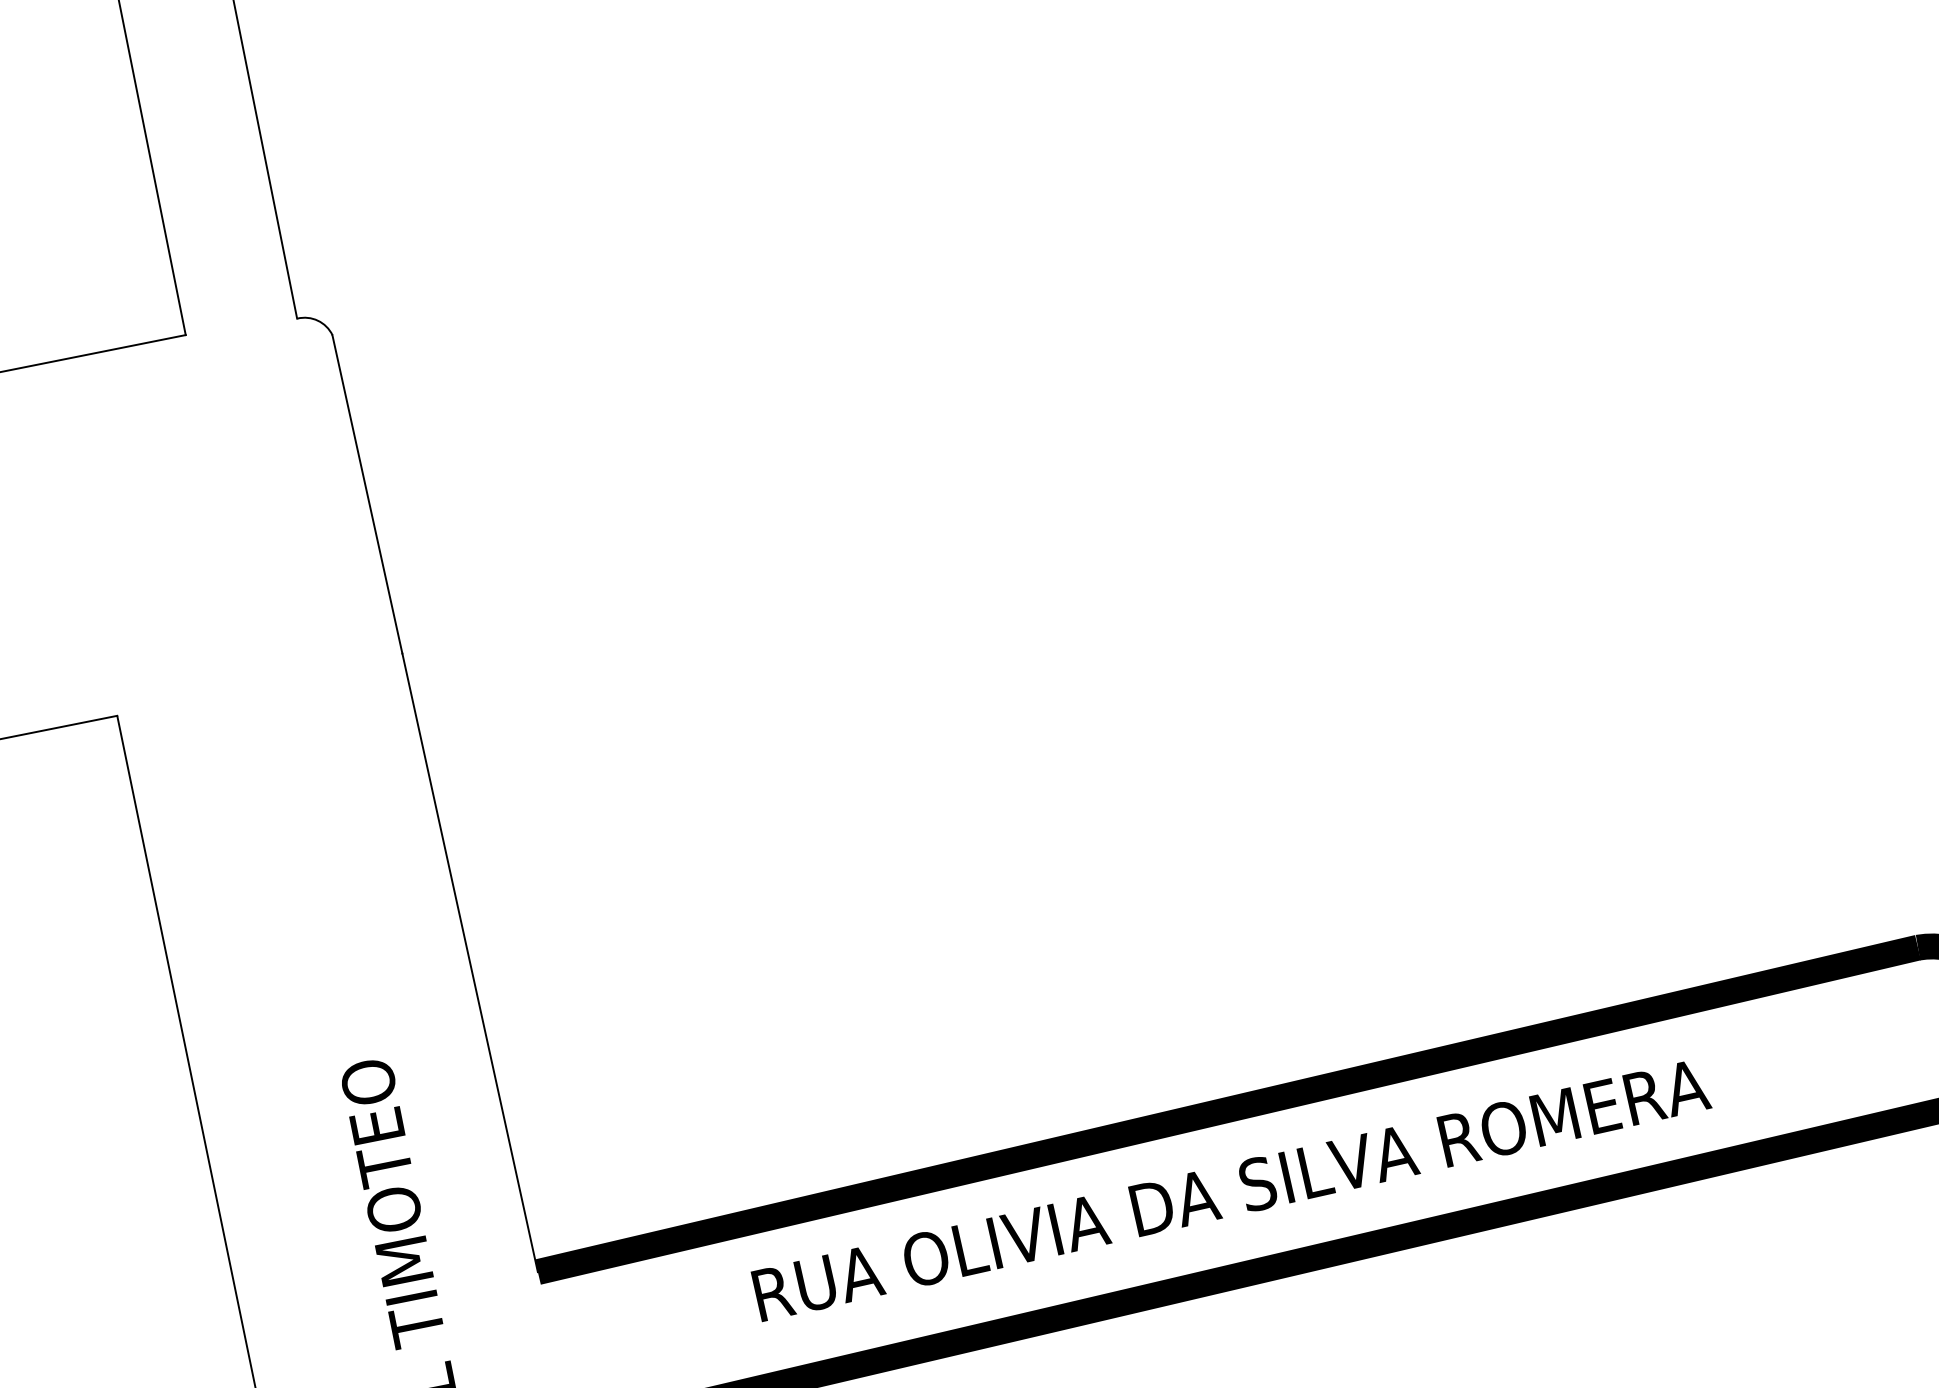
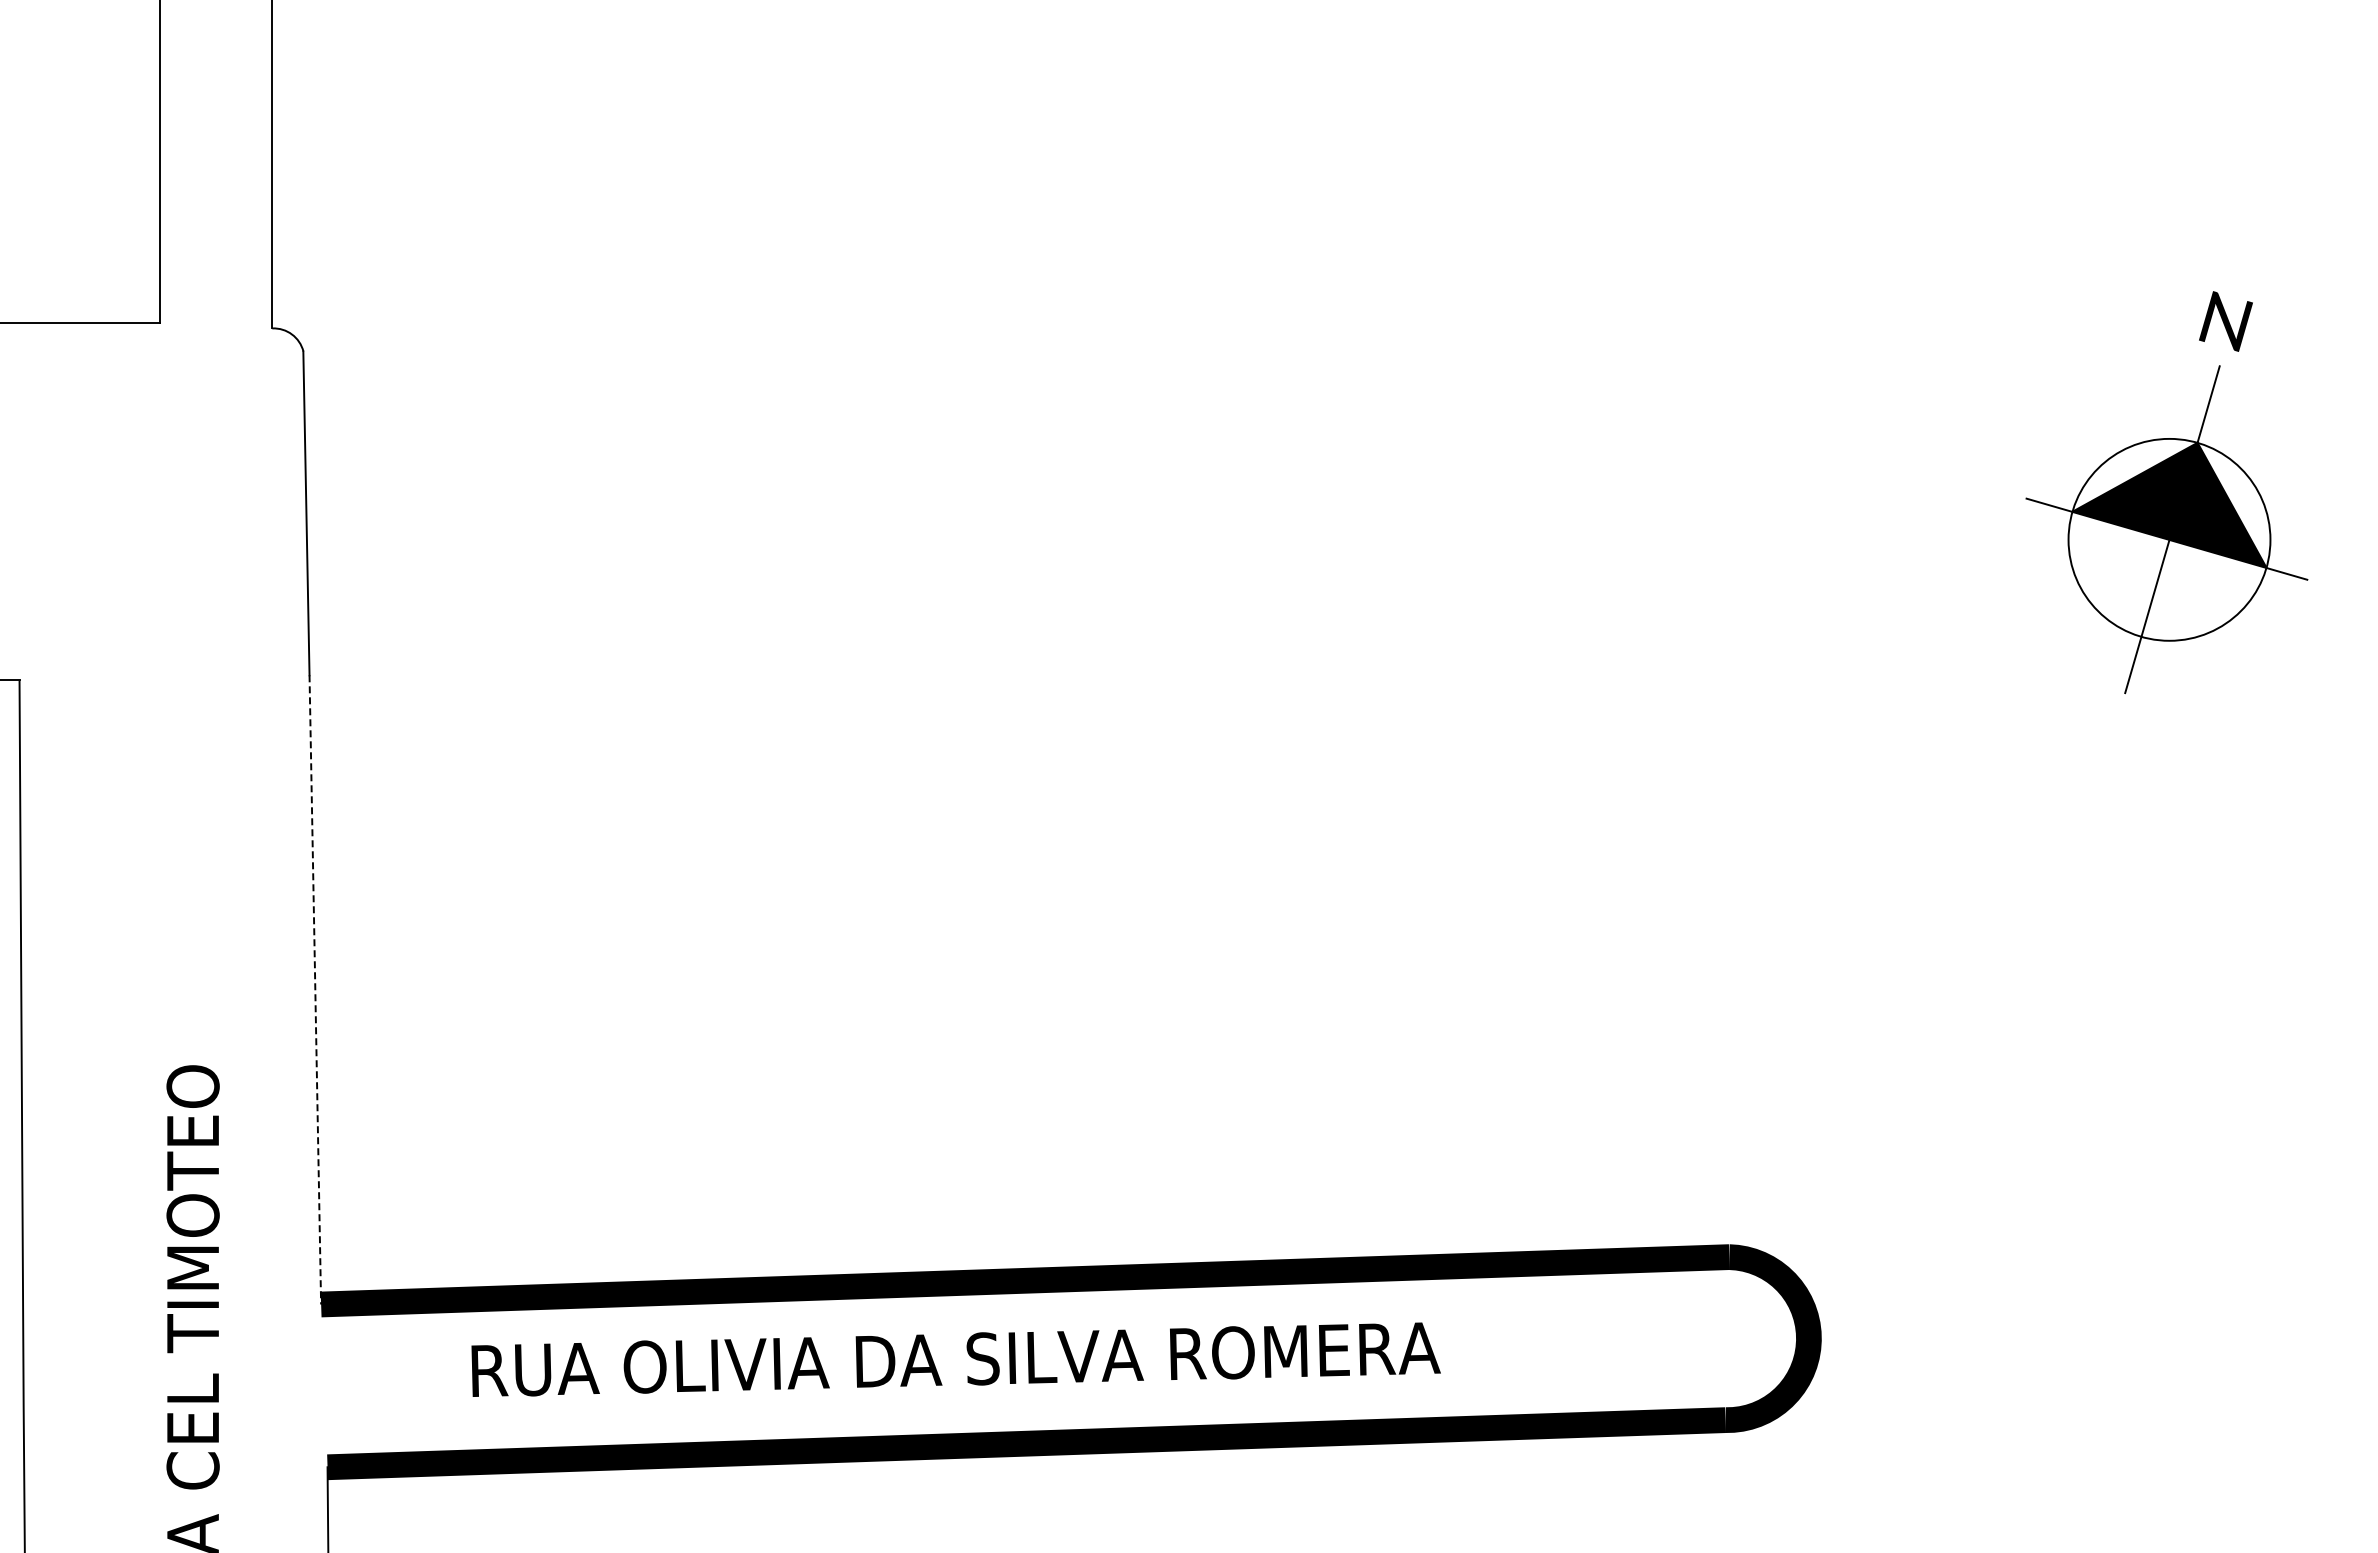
line: (470, 962) -> (315, 989), solid -> dashed
text: (1230, 1190) -> (955, 1359), moved

